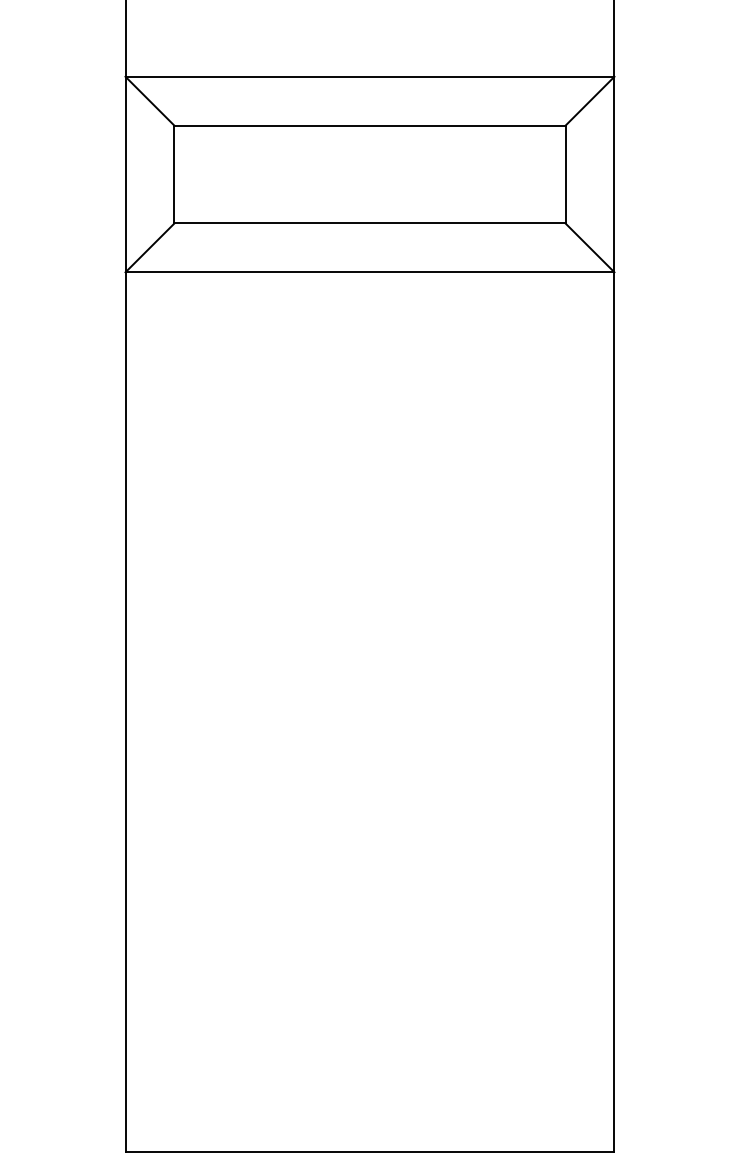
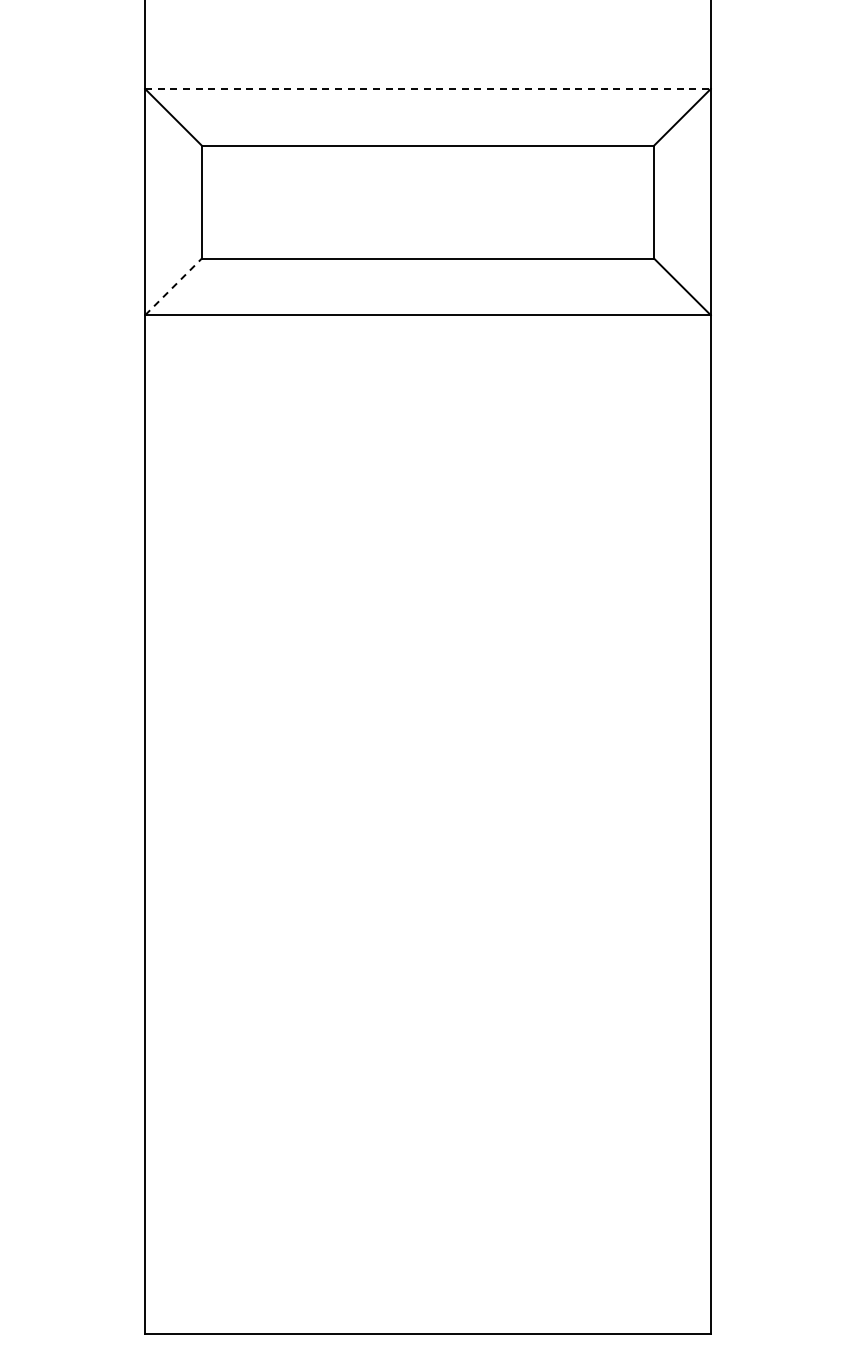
line: (369, 76) -> (427, 88), solid -> dashed
line: (150, 247) -> (173, 286), solid -> dashed

